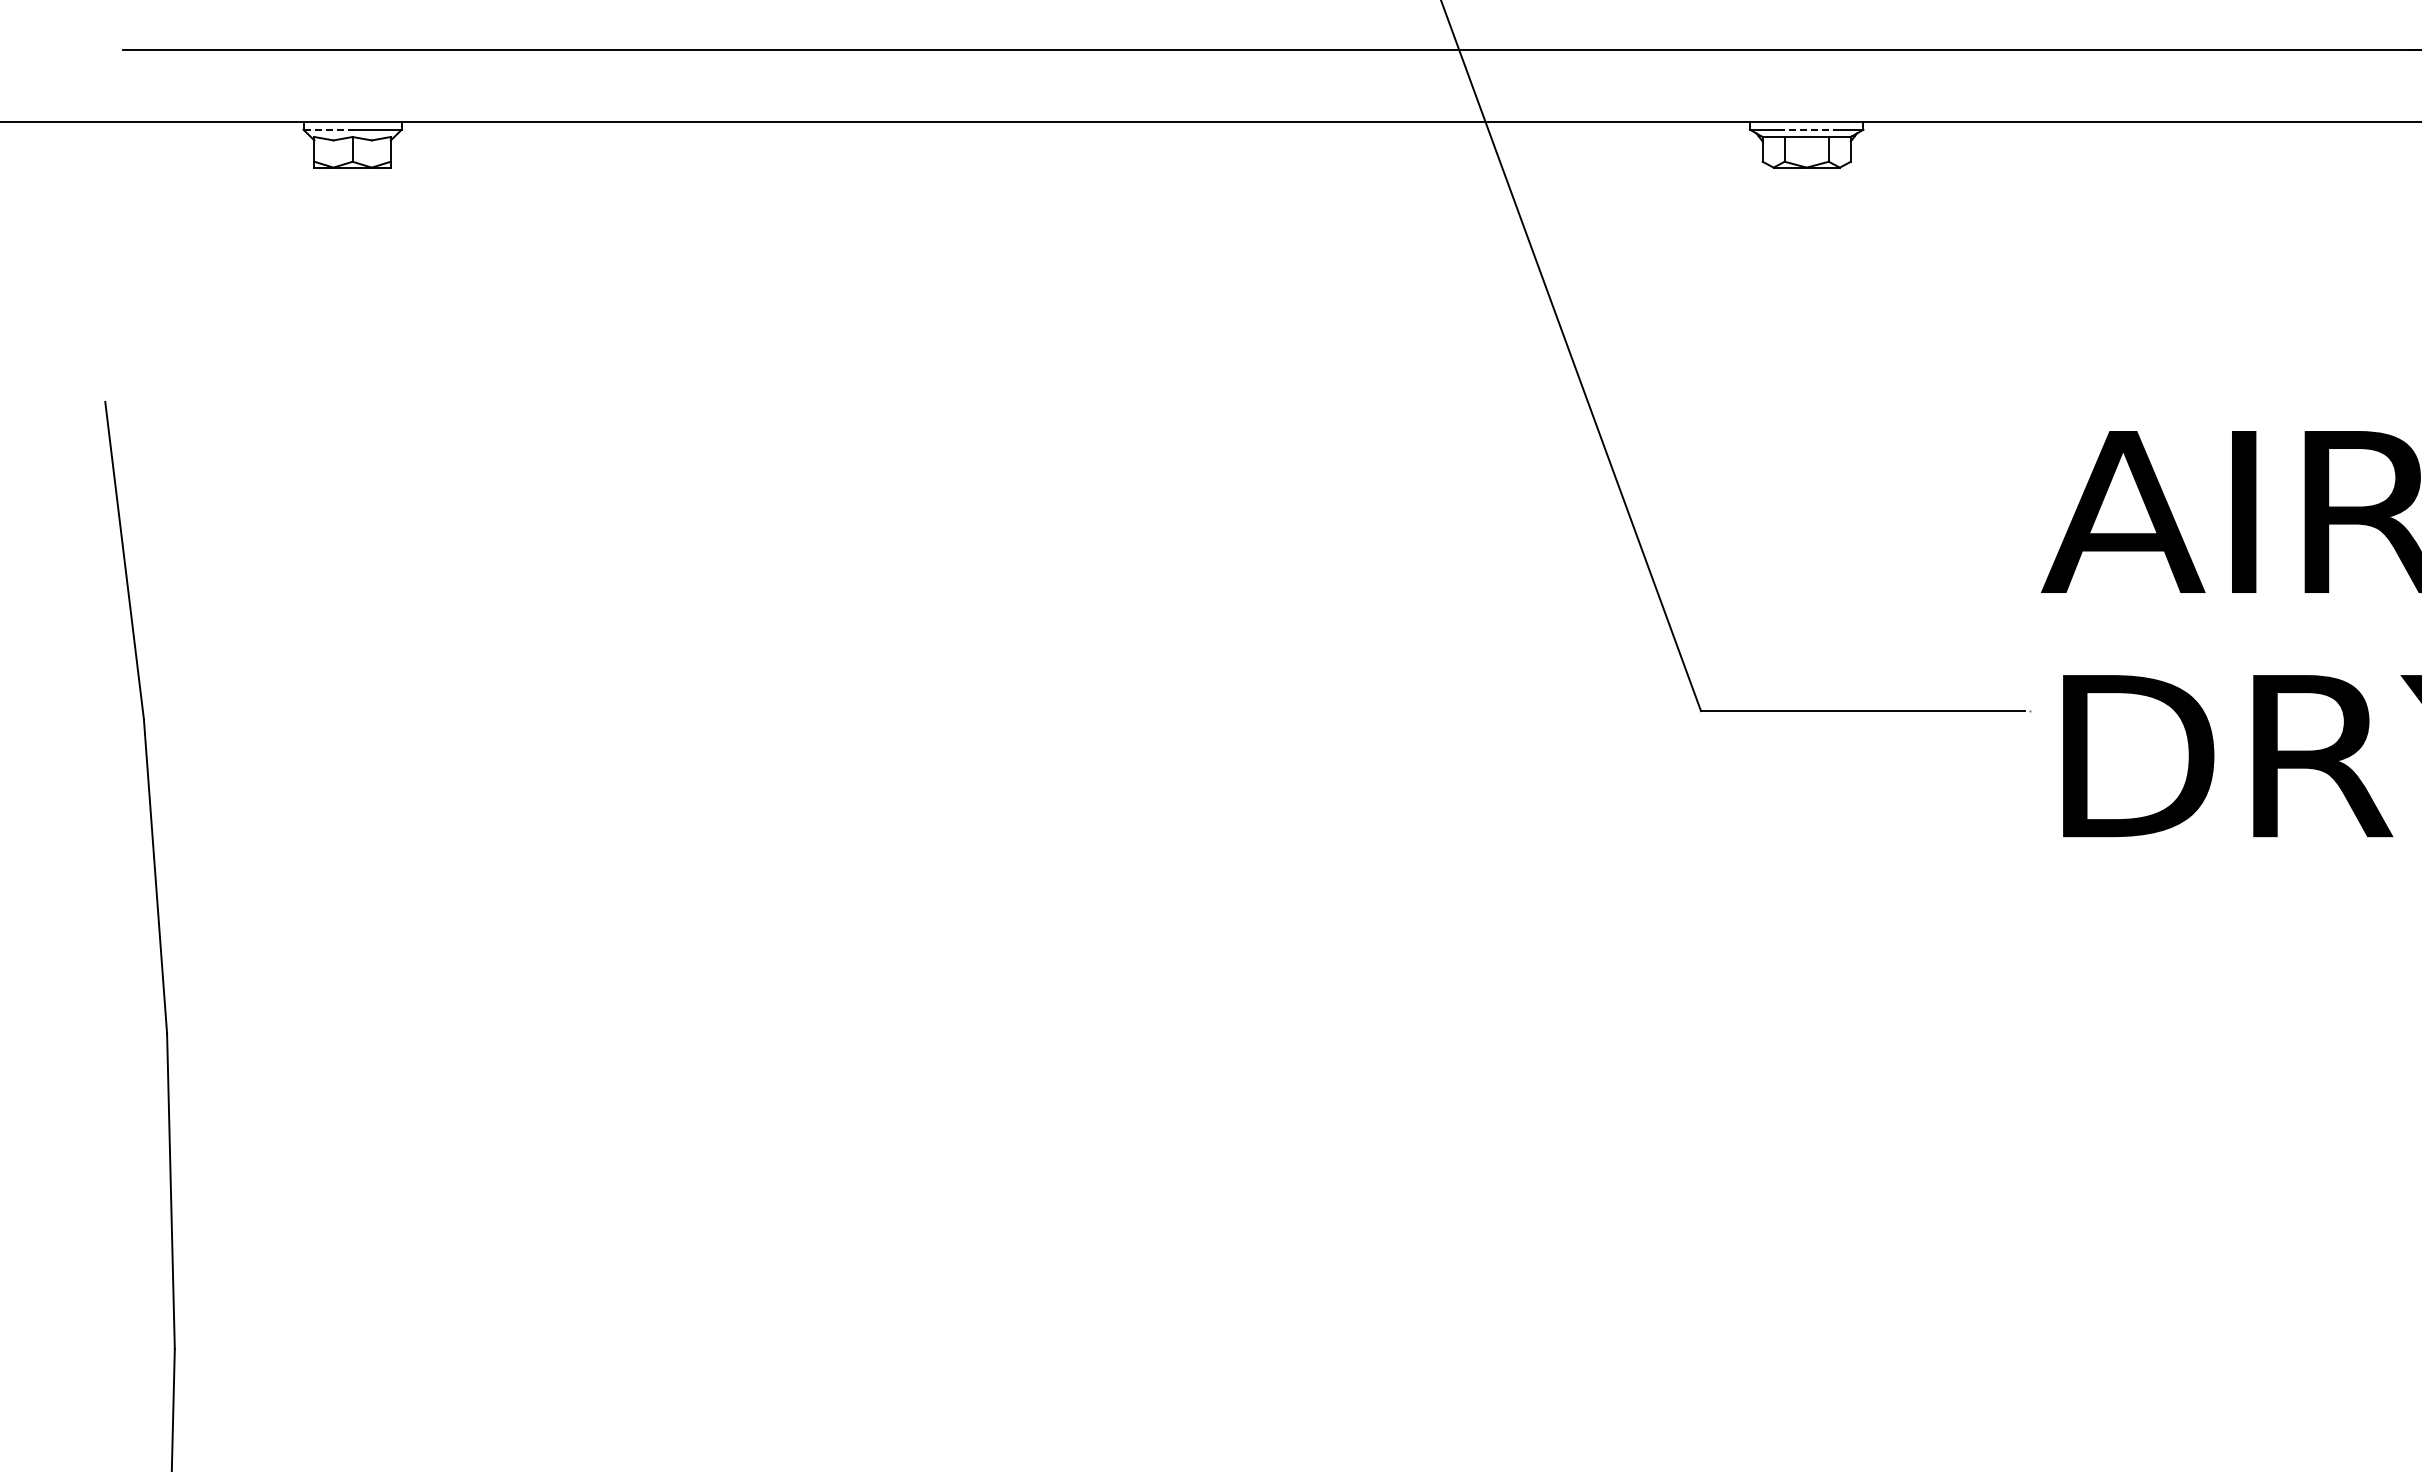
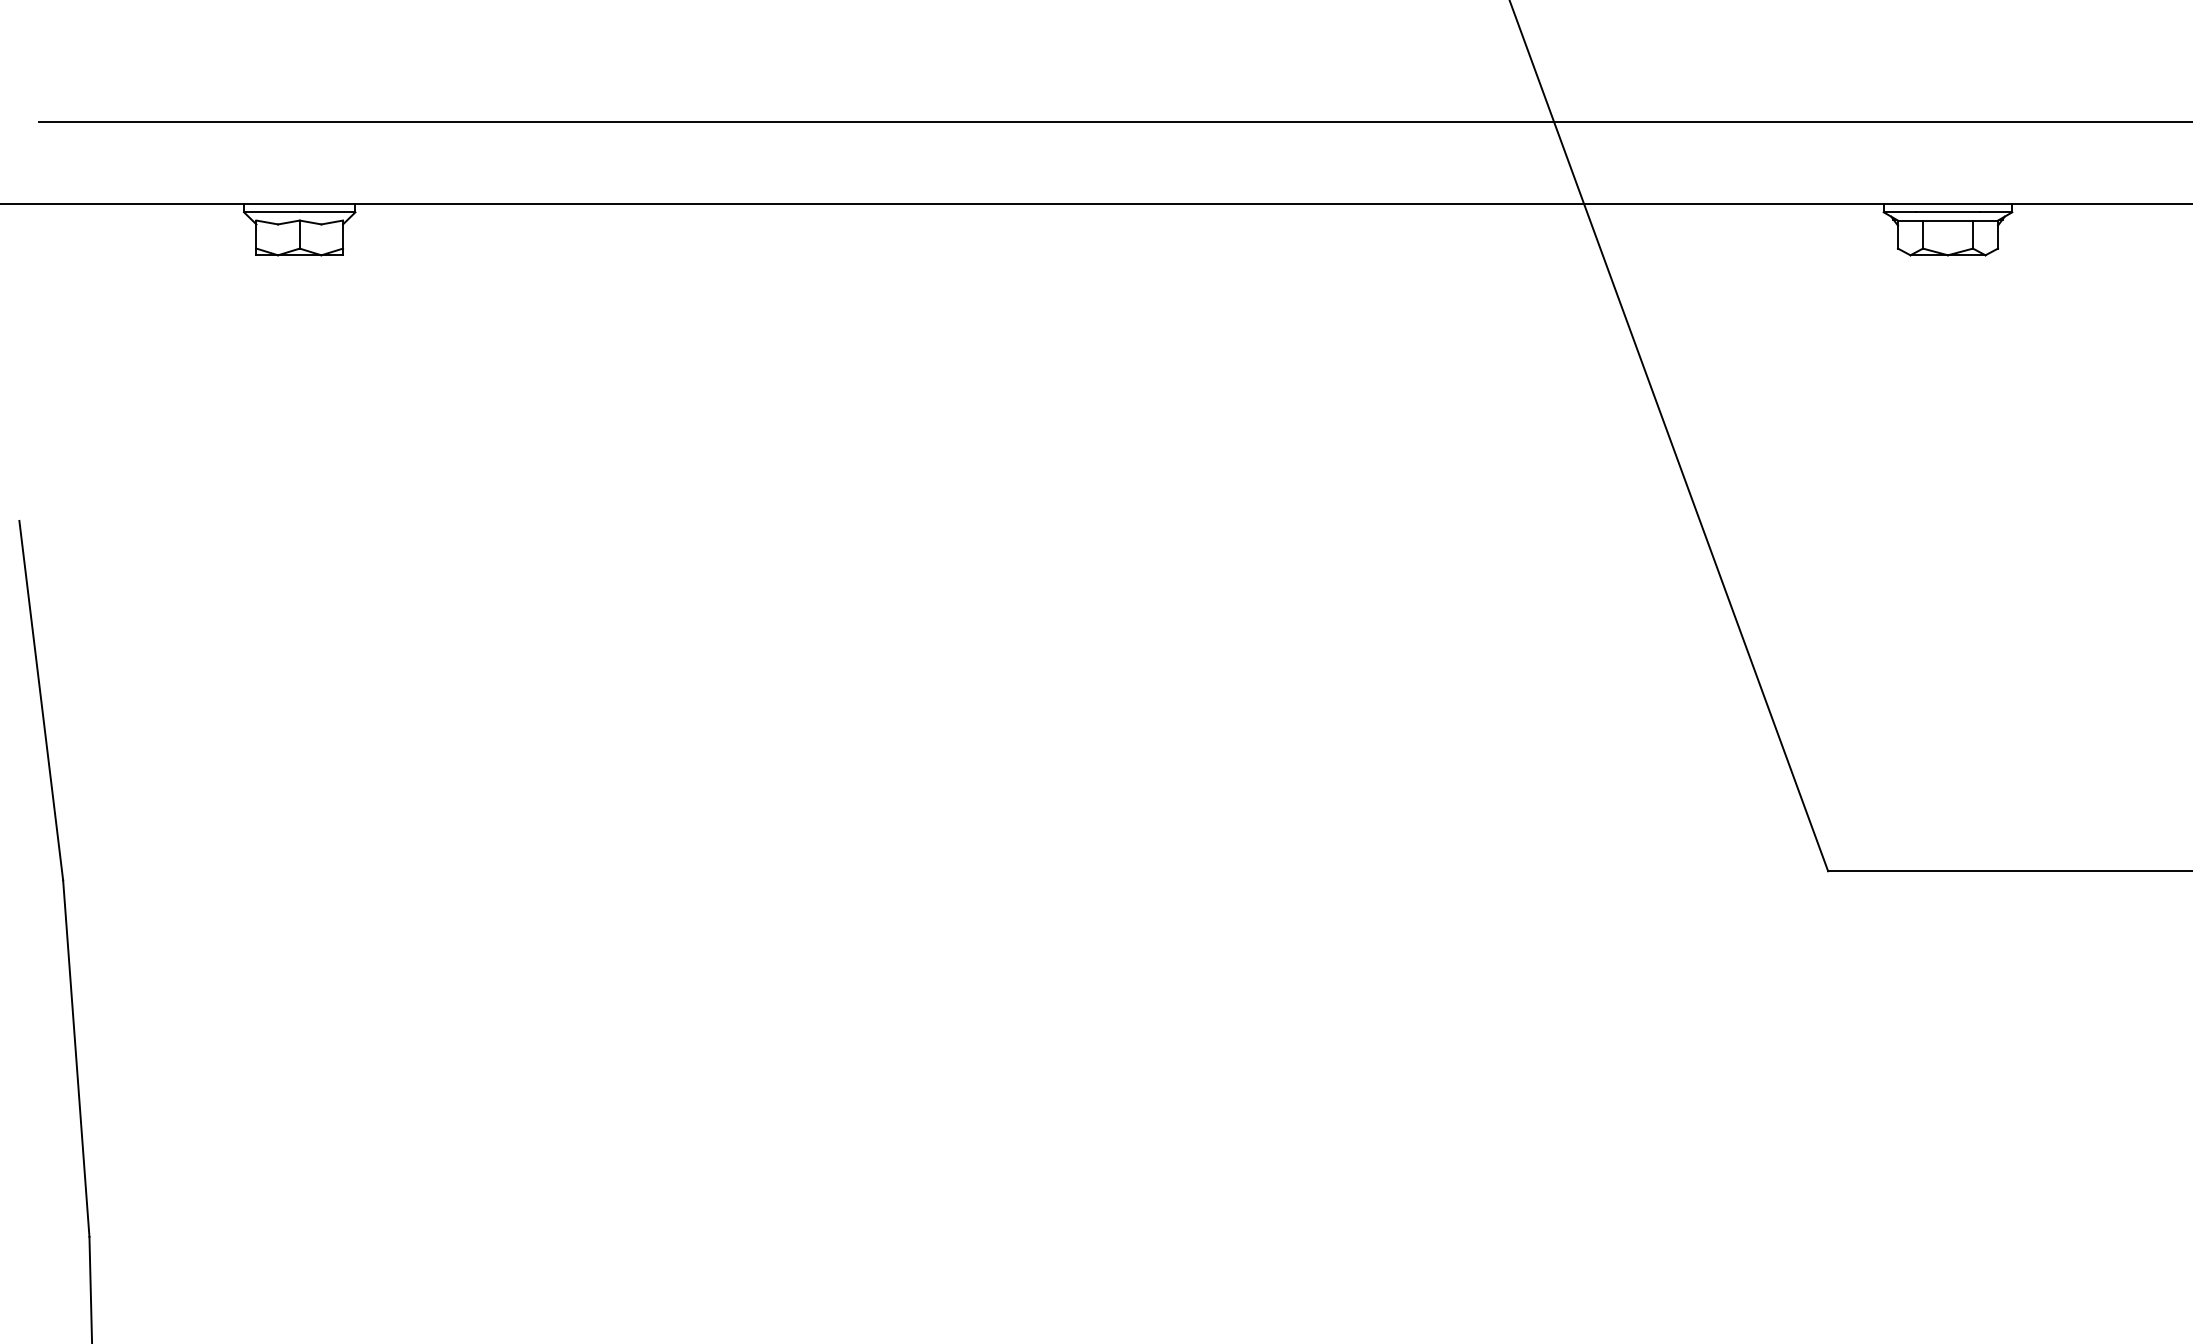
line: (328, 129) -> (272, 212), dashed -> solid
line: (1807, 129) -> (1948, 212), dashed -> solid

